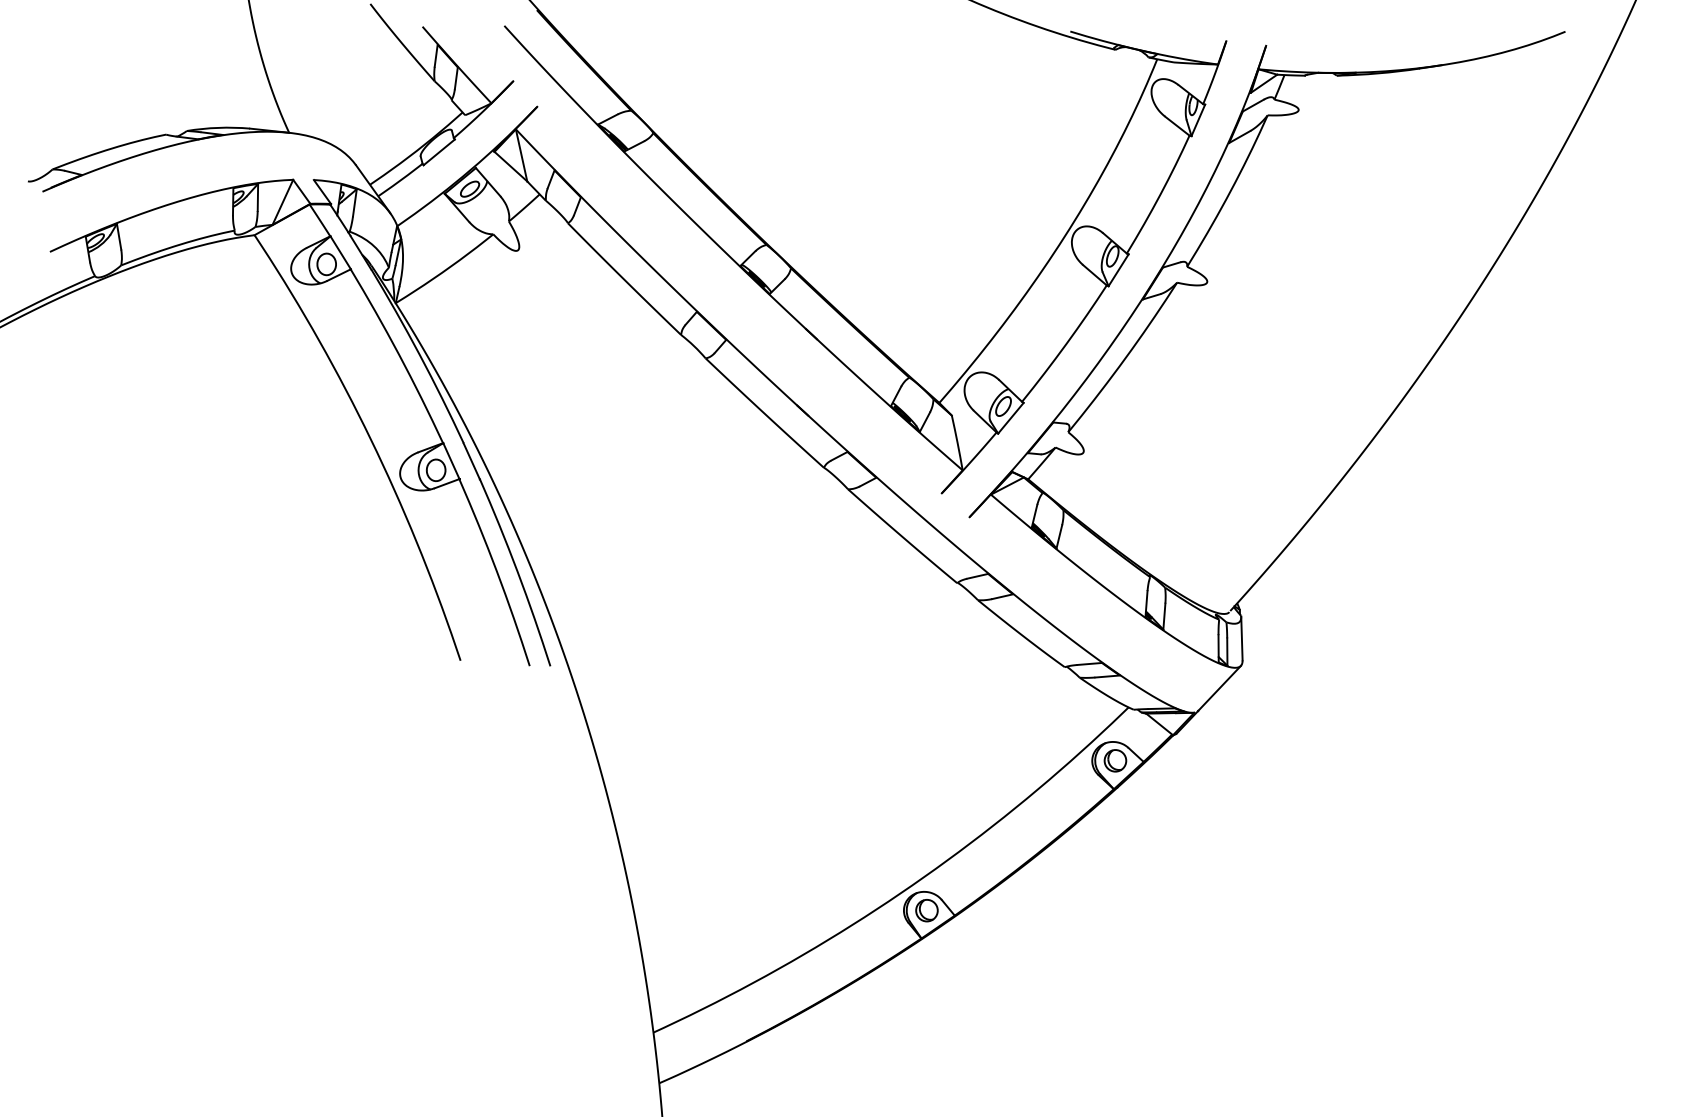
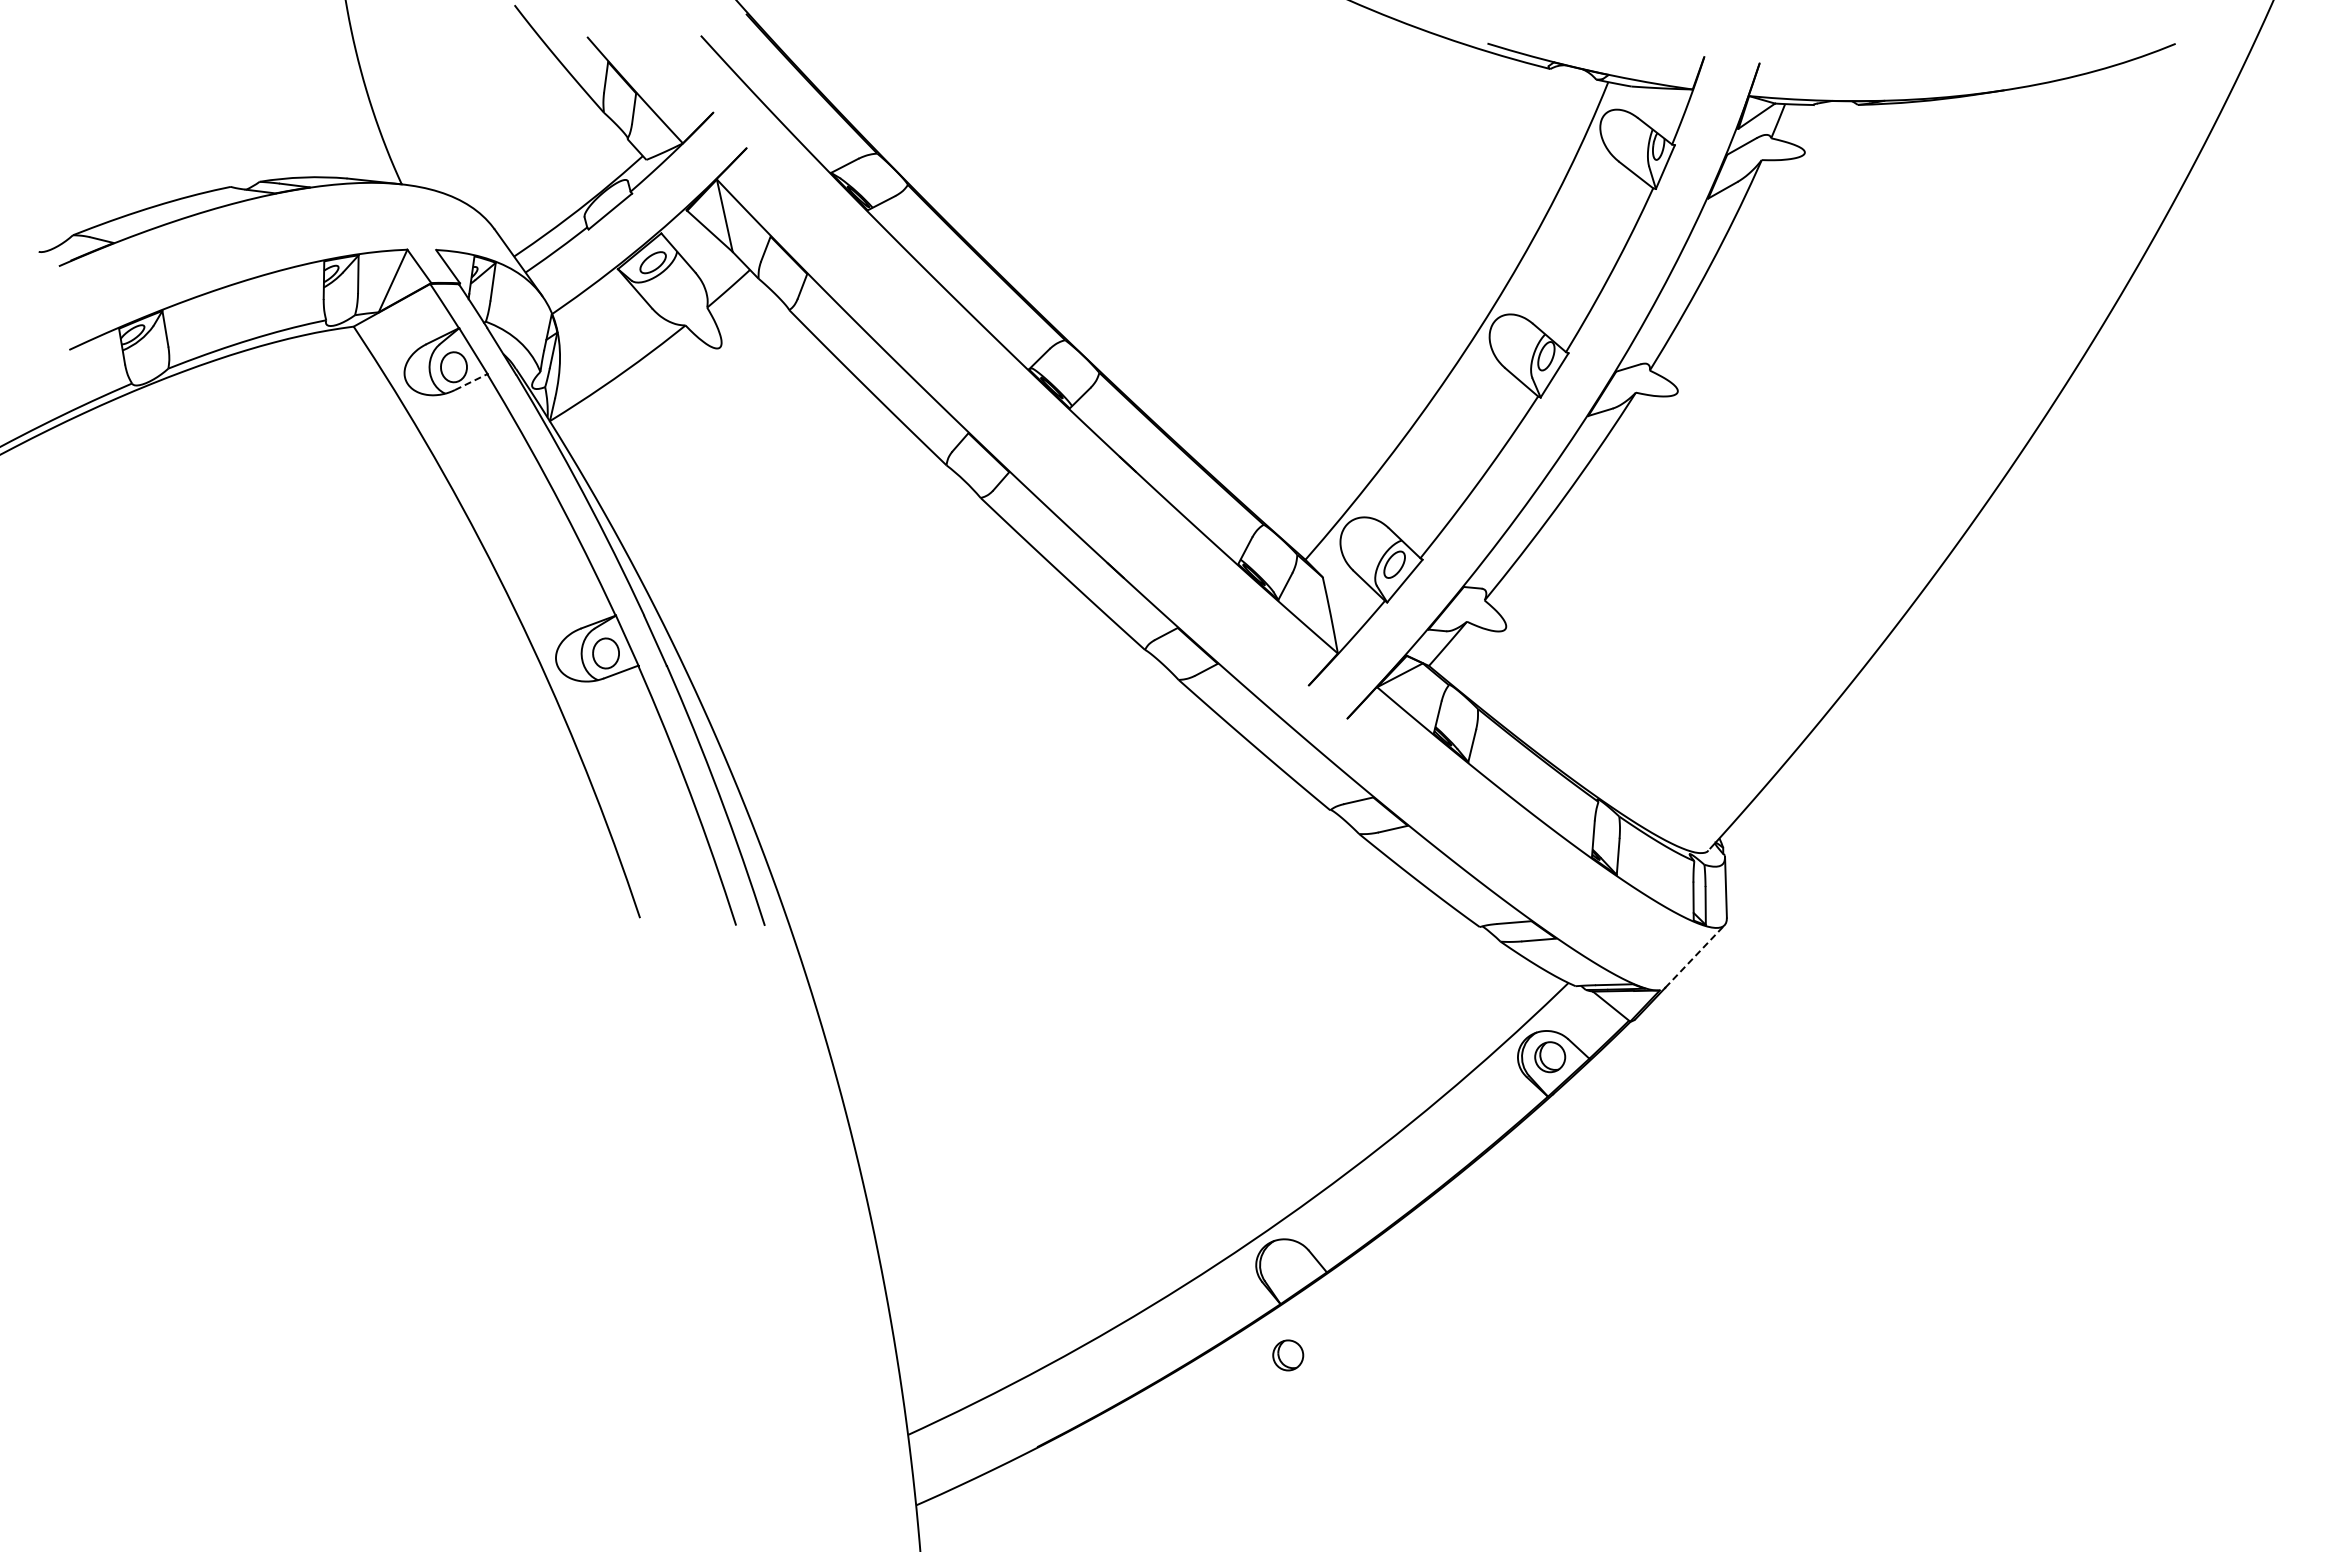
line: (339, 274) -> (471, 381), solid -> dashed
line: (1219, 688) -> (1695, 956), solid -> dashed
part: (927, 910) -> (1288, 1355), moved

